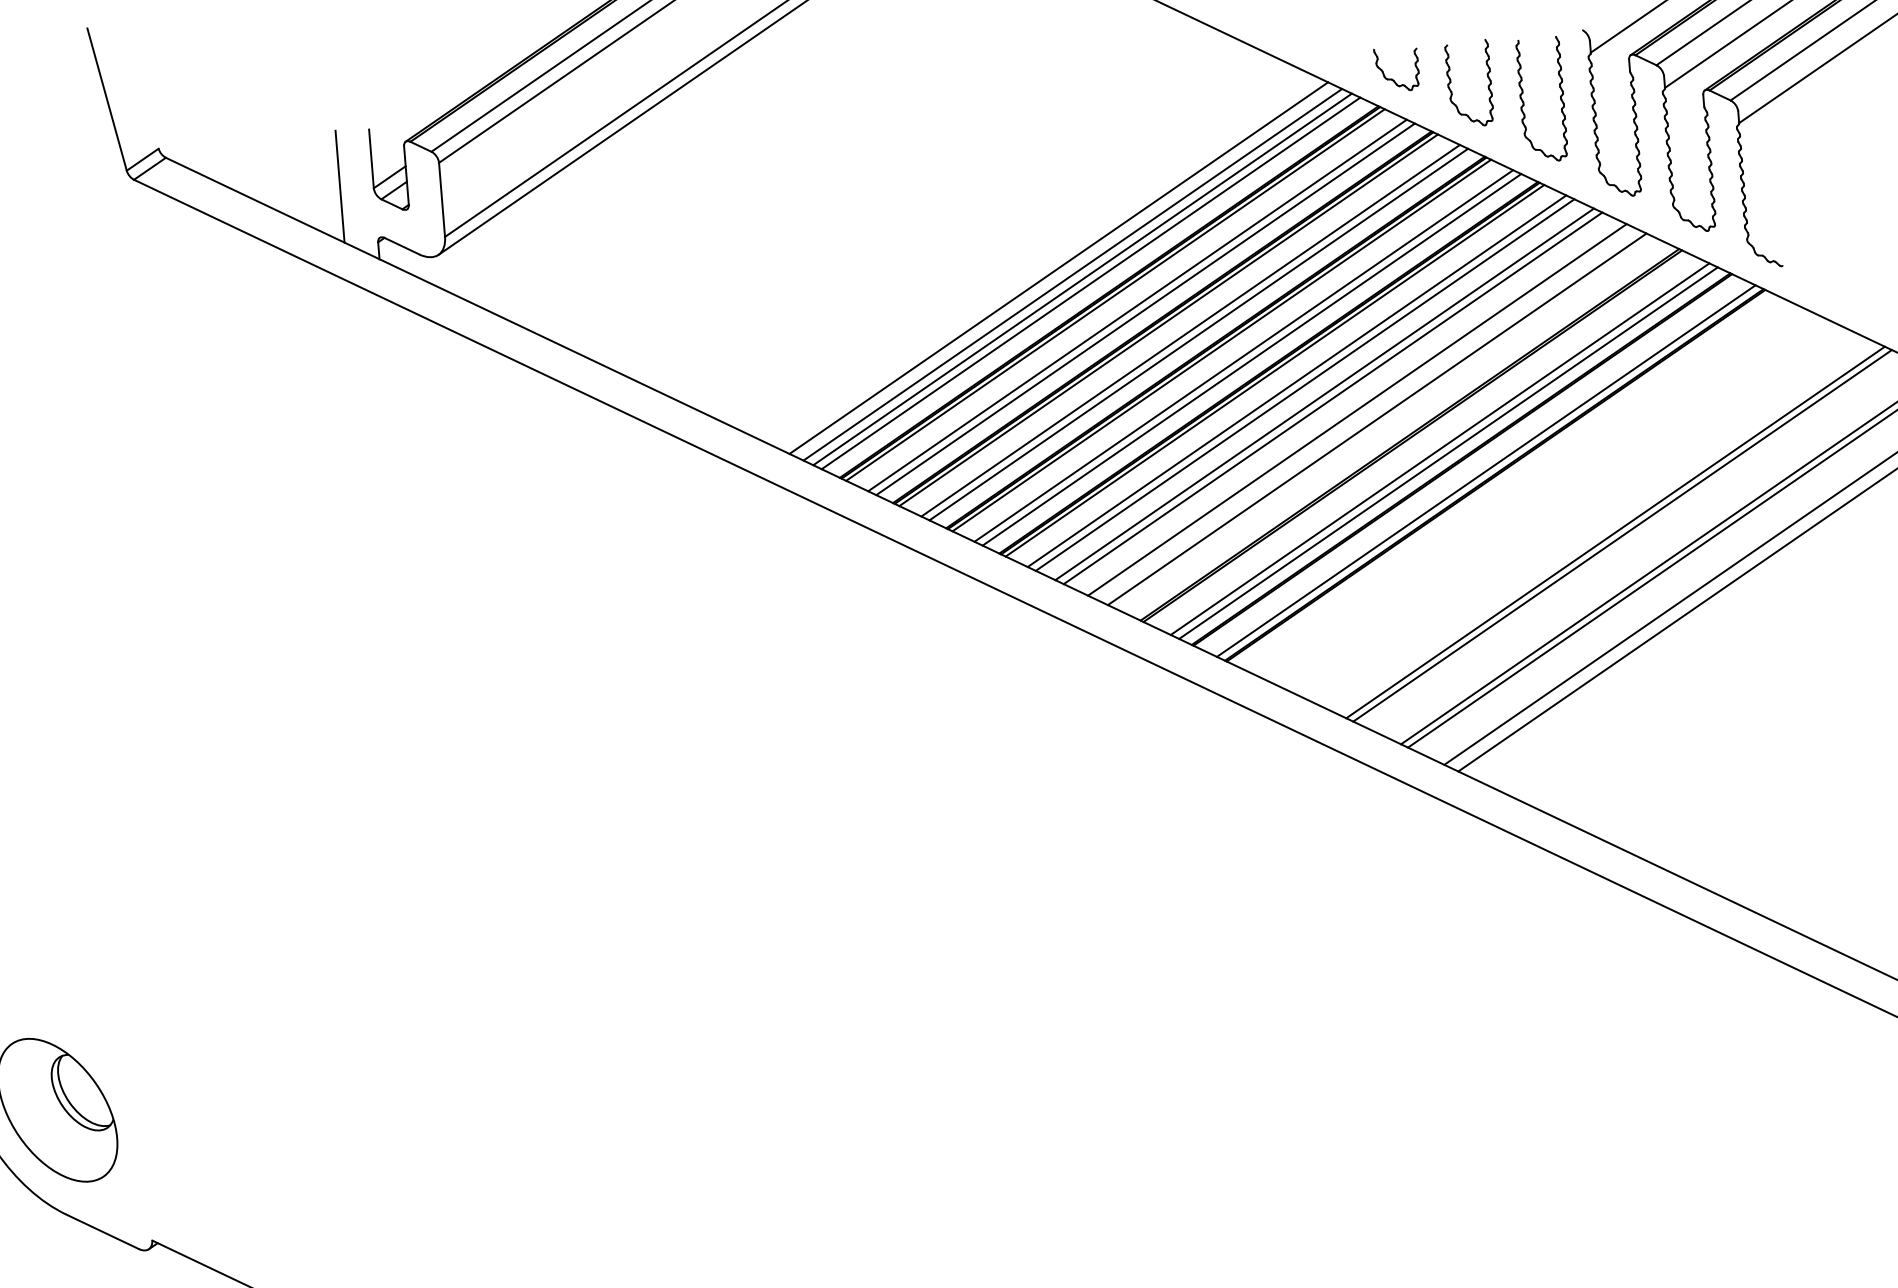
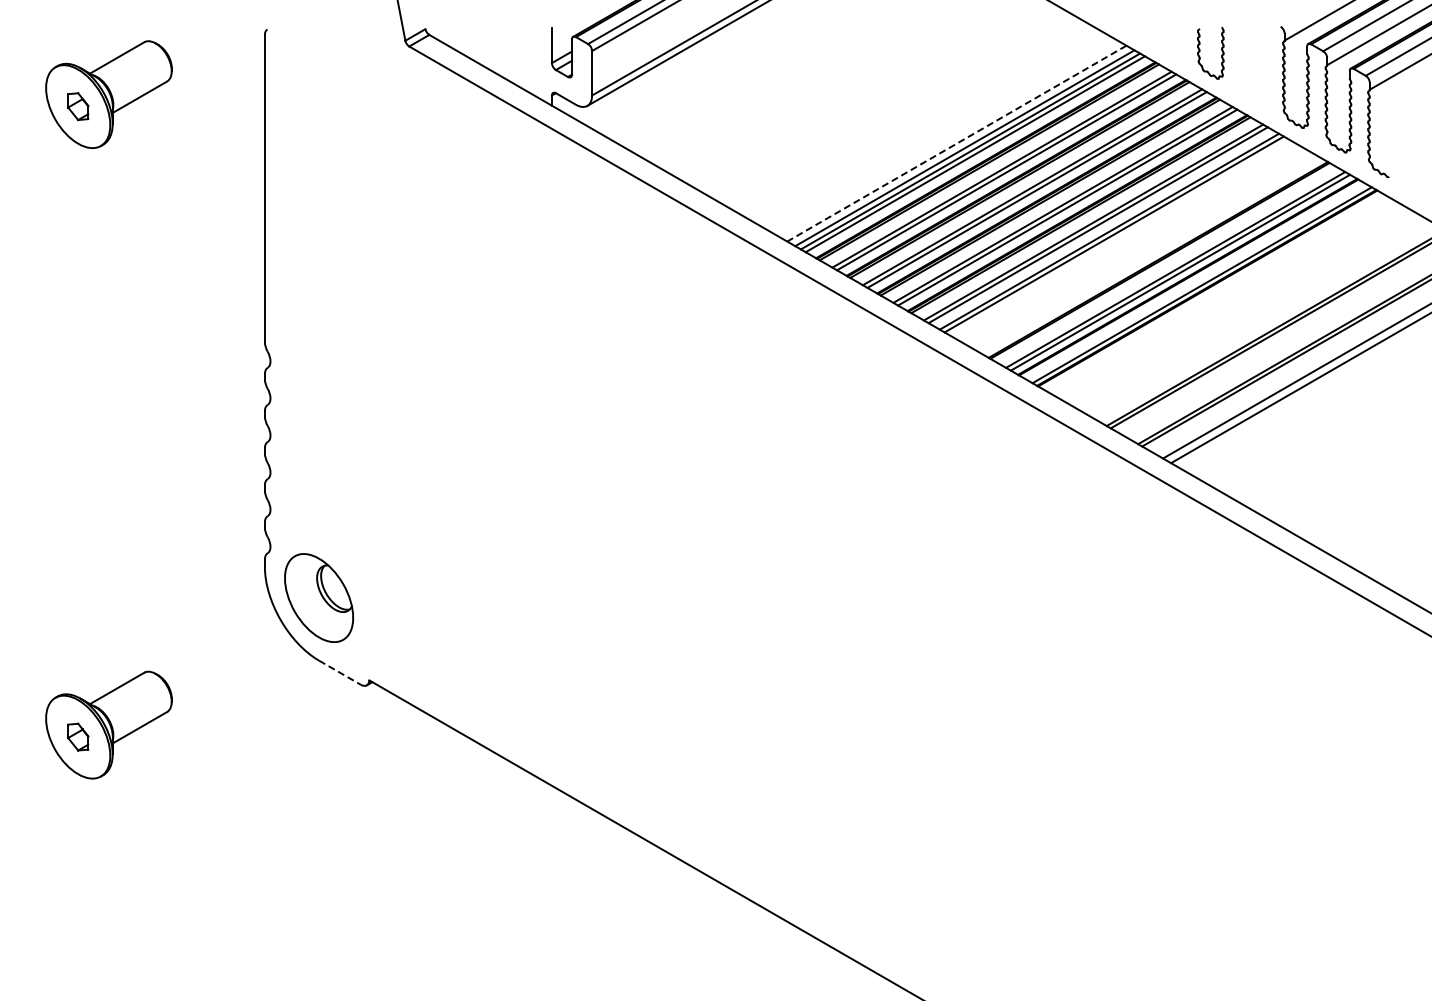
part: (1395, 69) -> (1167, 41), removed
part: (1559, 98) -> (1263, 66), removed
line: (339, 186) -> (531, 60), removed
line: (1058, 267) -> (956, 143), solid -> dashed
line: (1356, 409) -> (1127, 242), removed
line: (1377, 419) -> (1139, 249), removed
line: (103, 1231) -> (340, 672), solid -> dashed

